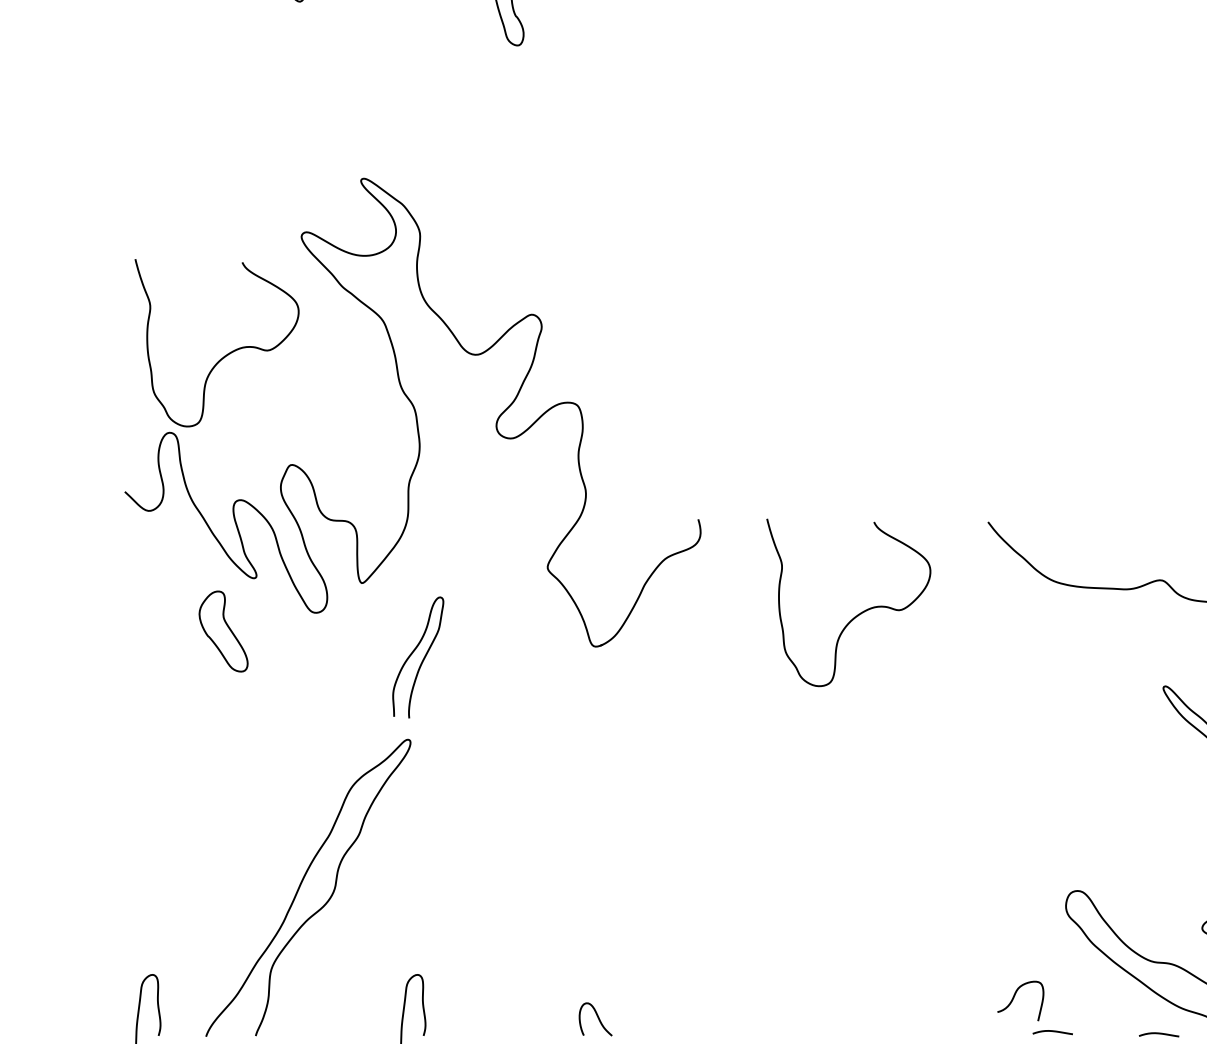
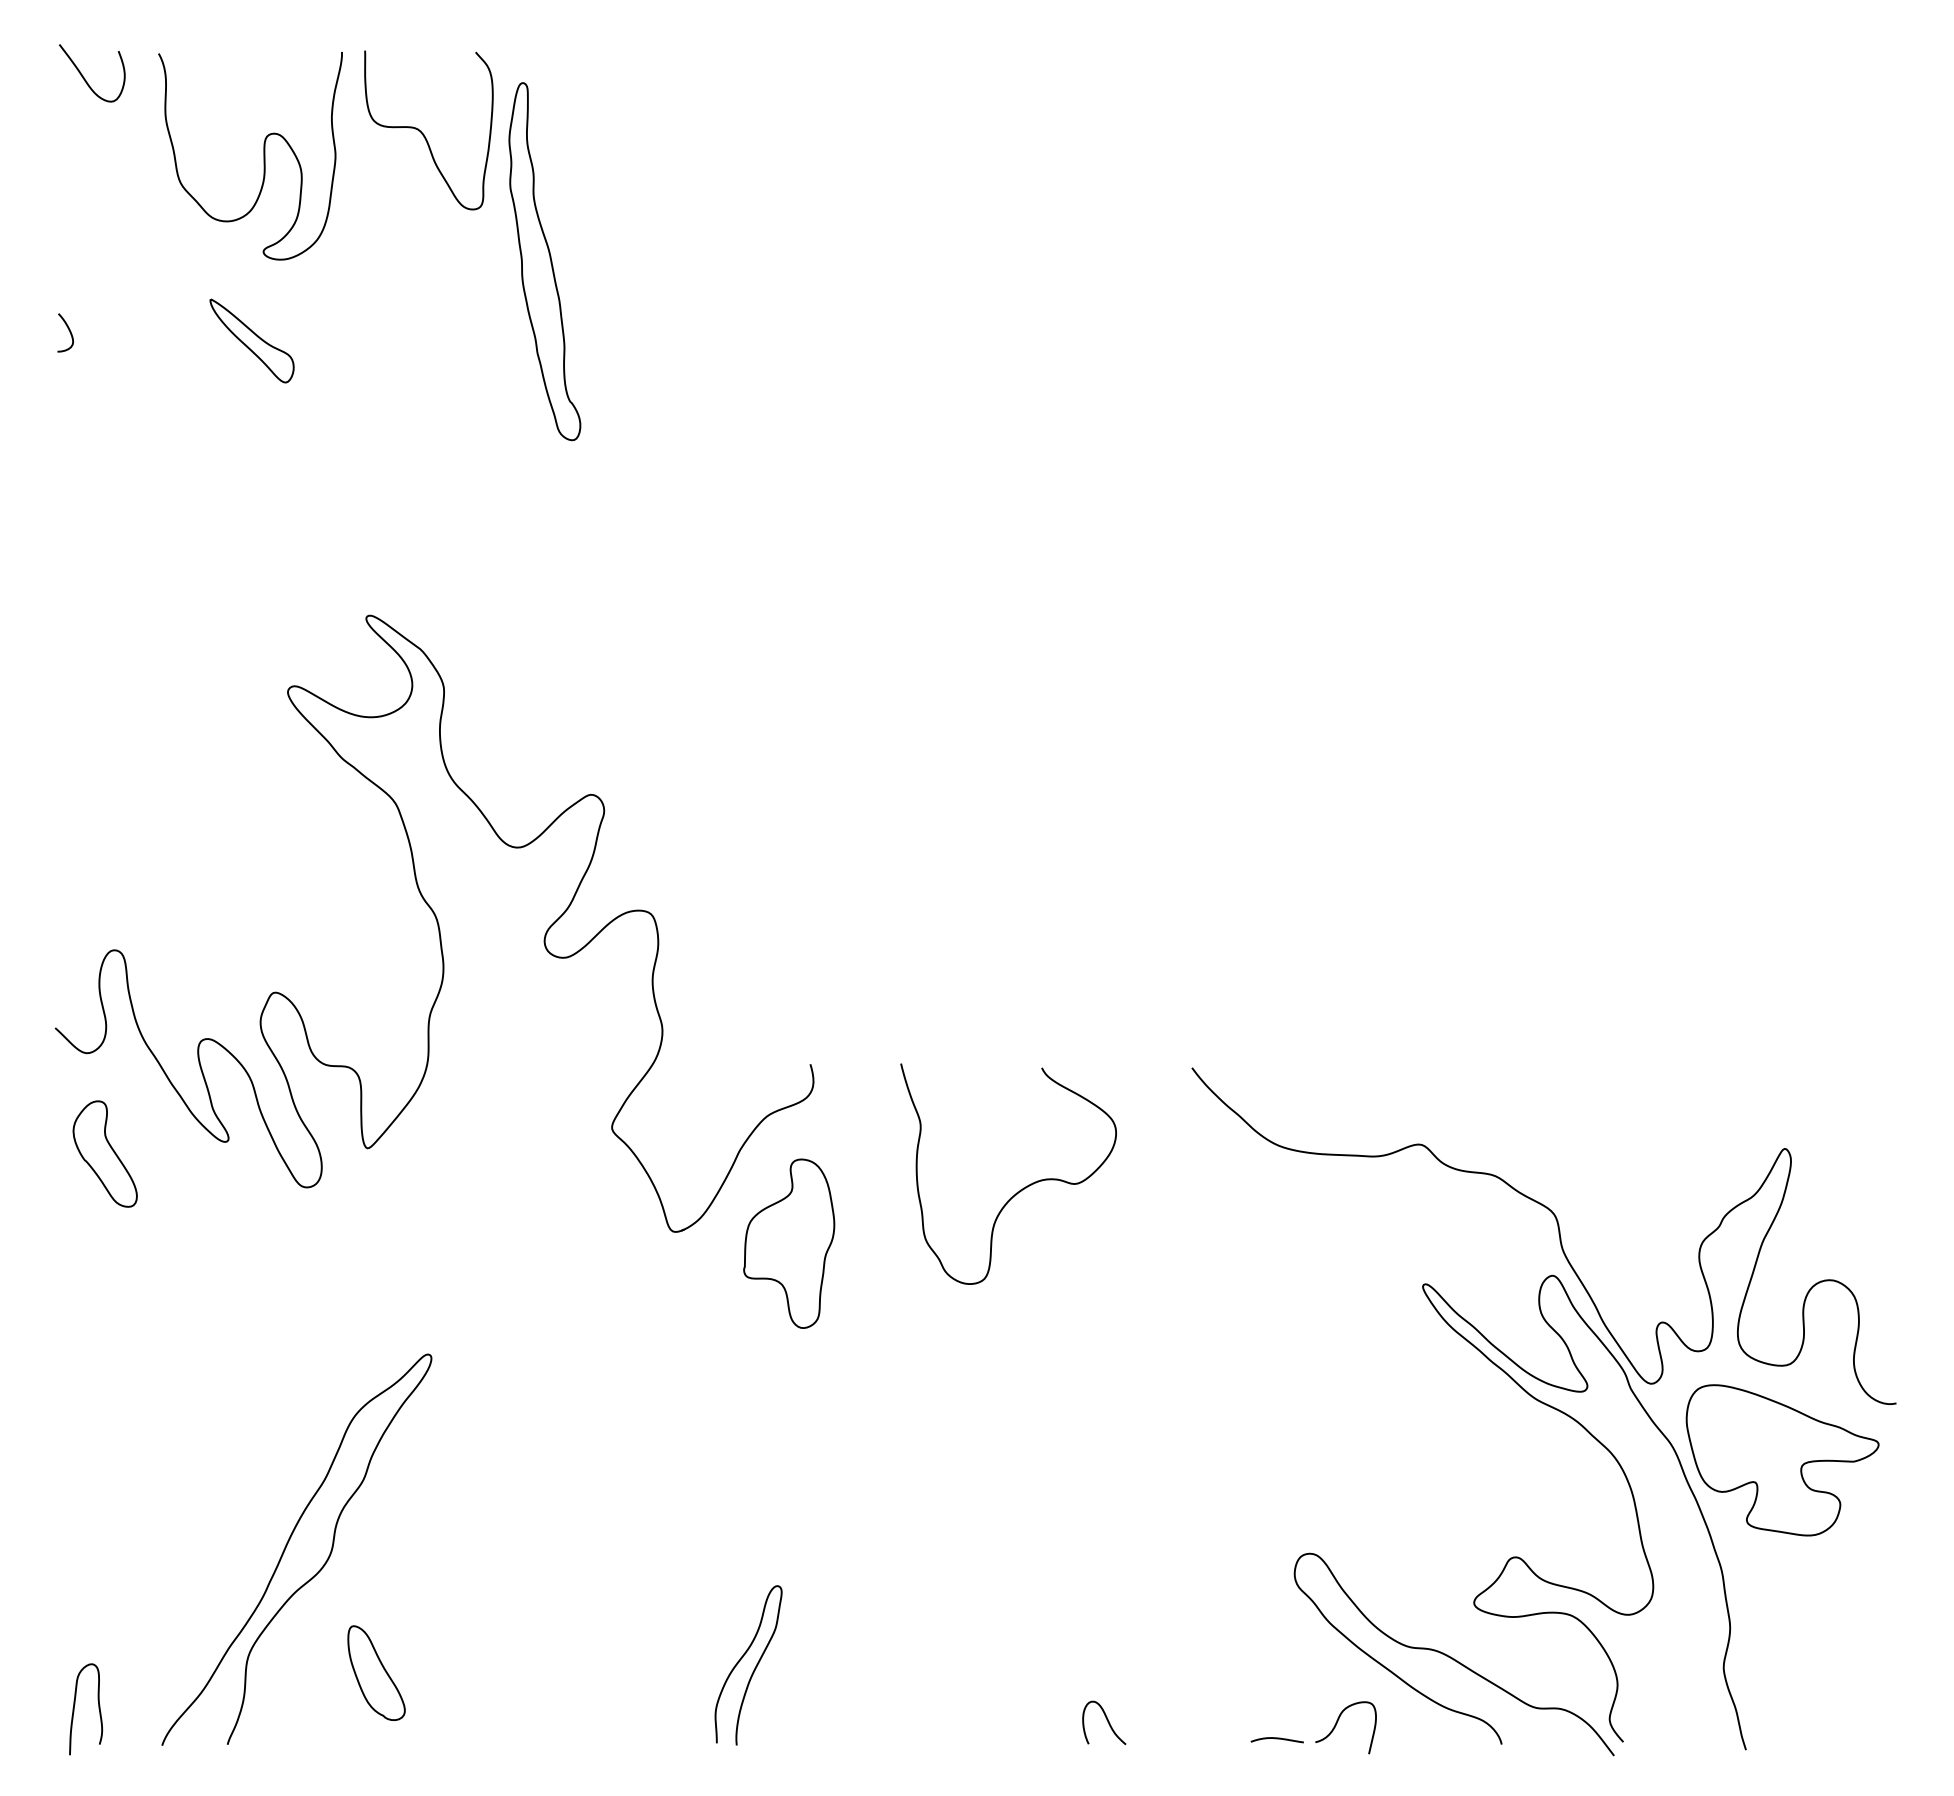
curve: (226, 354) -> (188, 847), removed
part: (223, 631) -> (104, 1153), moved
part: (682, 655) -> (789, 1243), added
curve: (422, 659) -> (754, 1667), moved
part: (368, 981) -> (376, 1672), added
curve: (1014, 997) -> (1337, 1723), moved
curve: (404, 1009) -> (423, 1709), removed
curve: (597, 1017) -> (1106, 1720), moved
curve: (1158, 1034) -> (1416, 1742), removed

